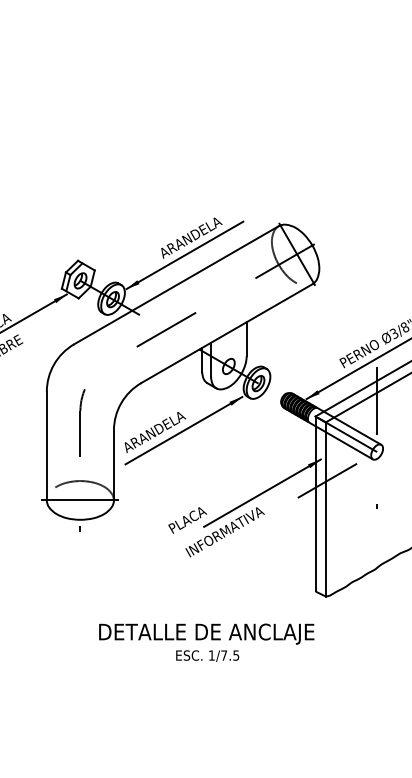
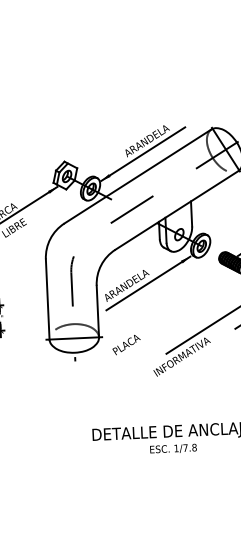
text: (187, 520) -> (126, 345), moved
text: (236, 655) -> (194, 447), 1/7.5 -> 1/7.8

